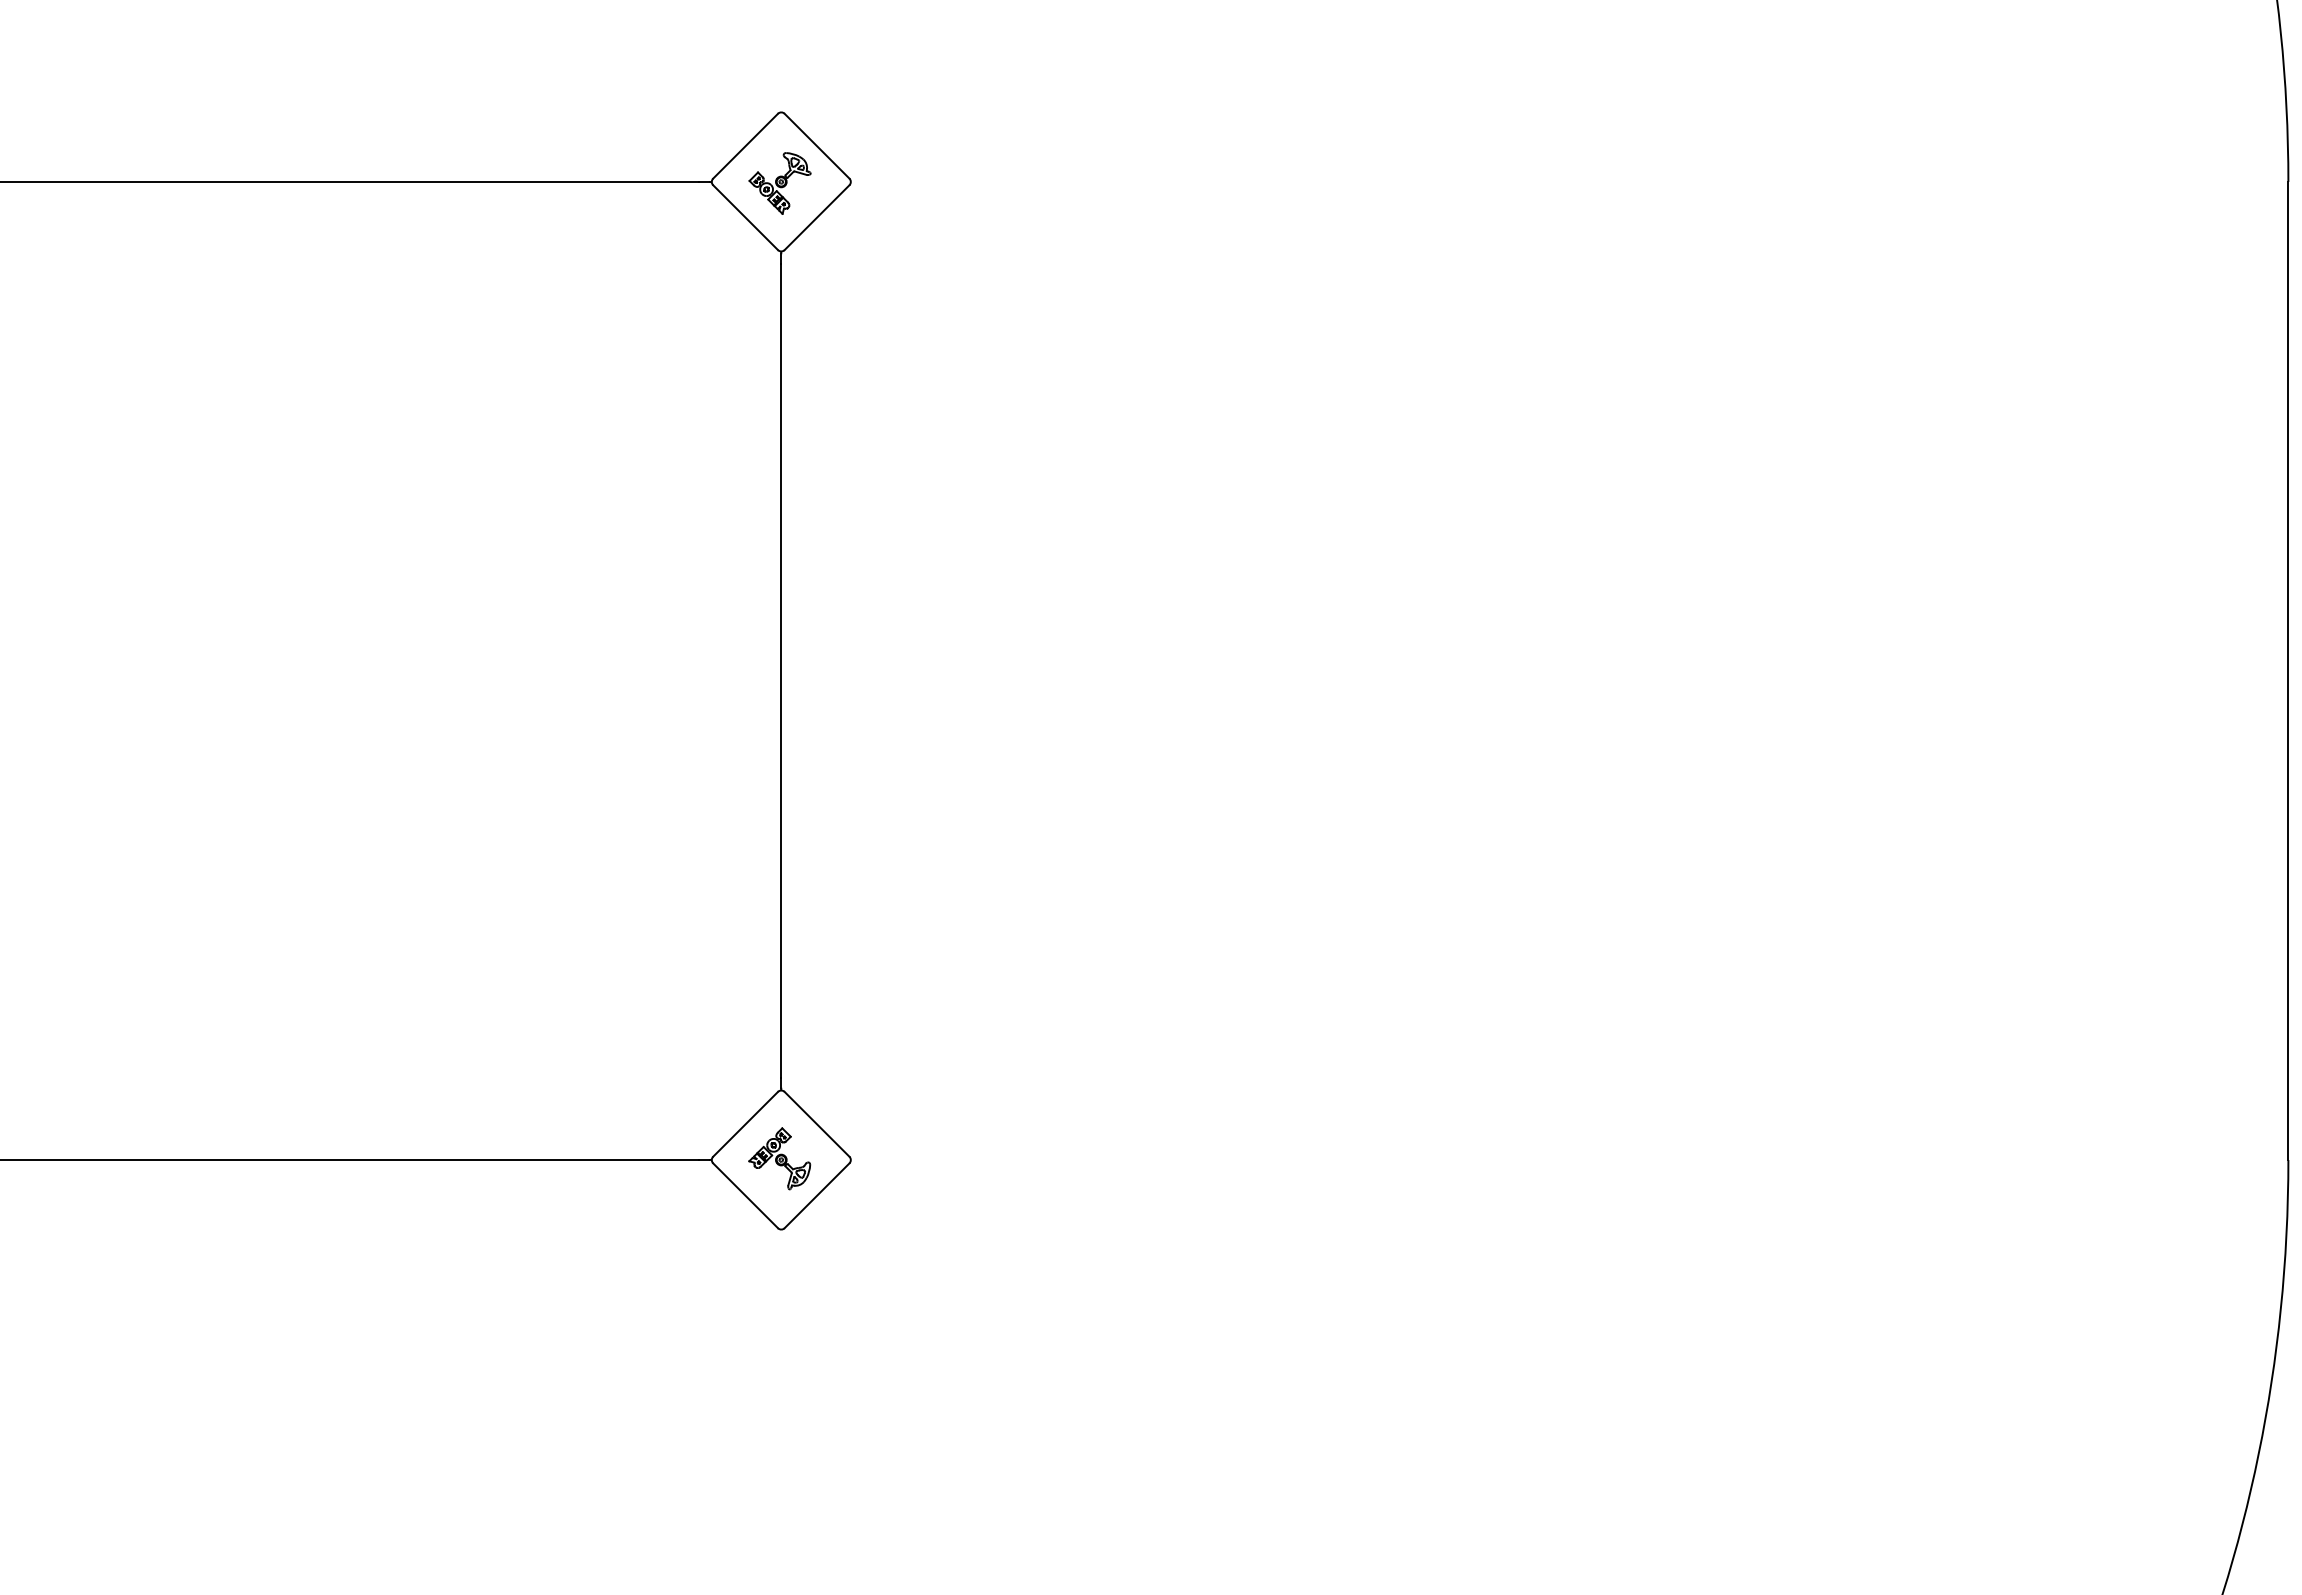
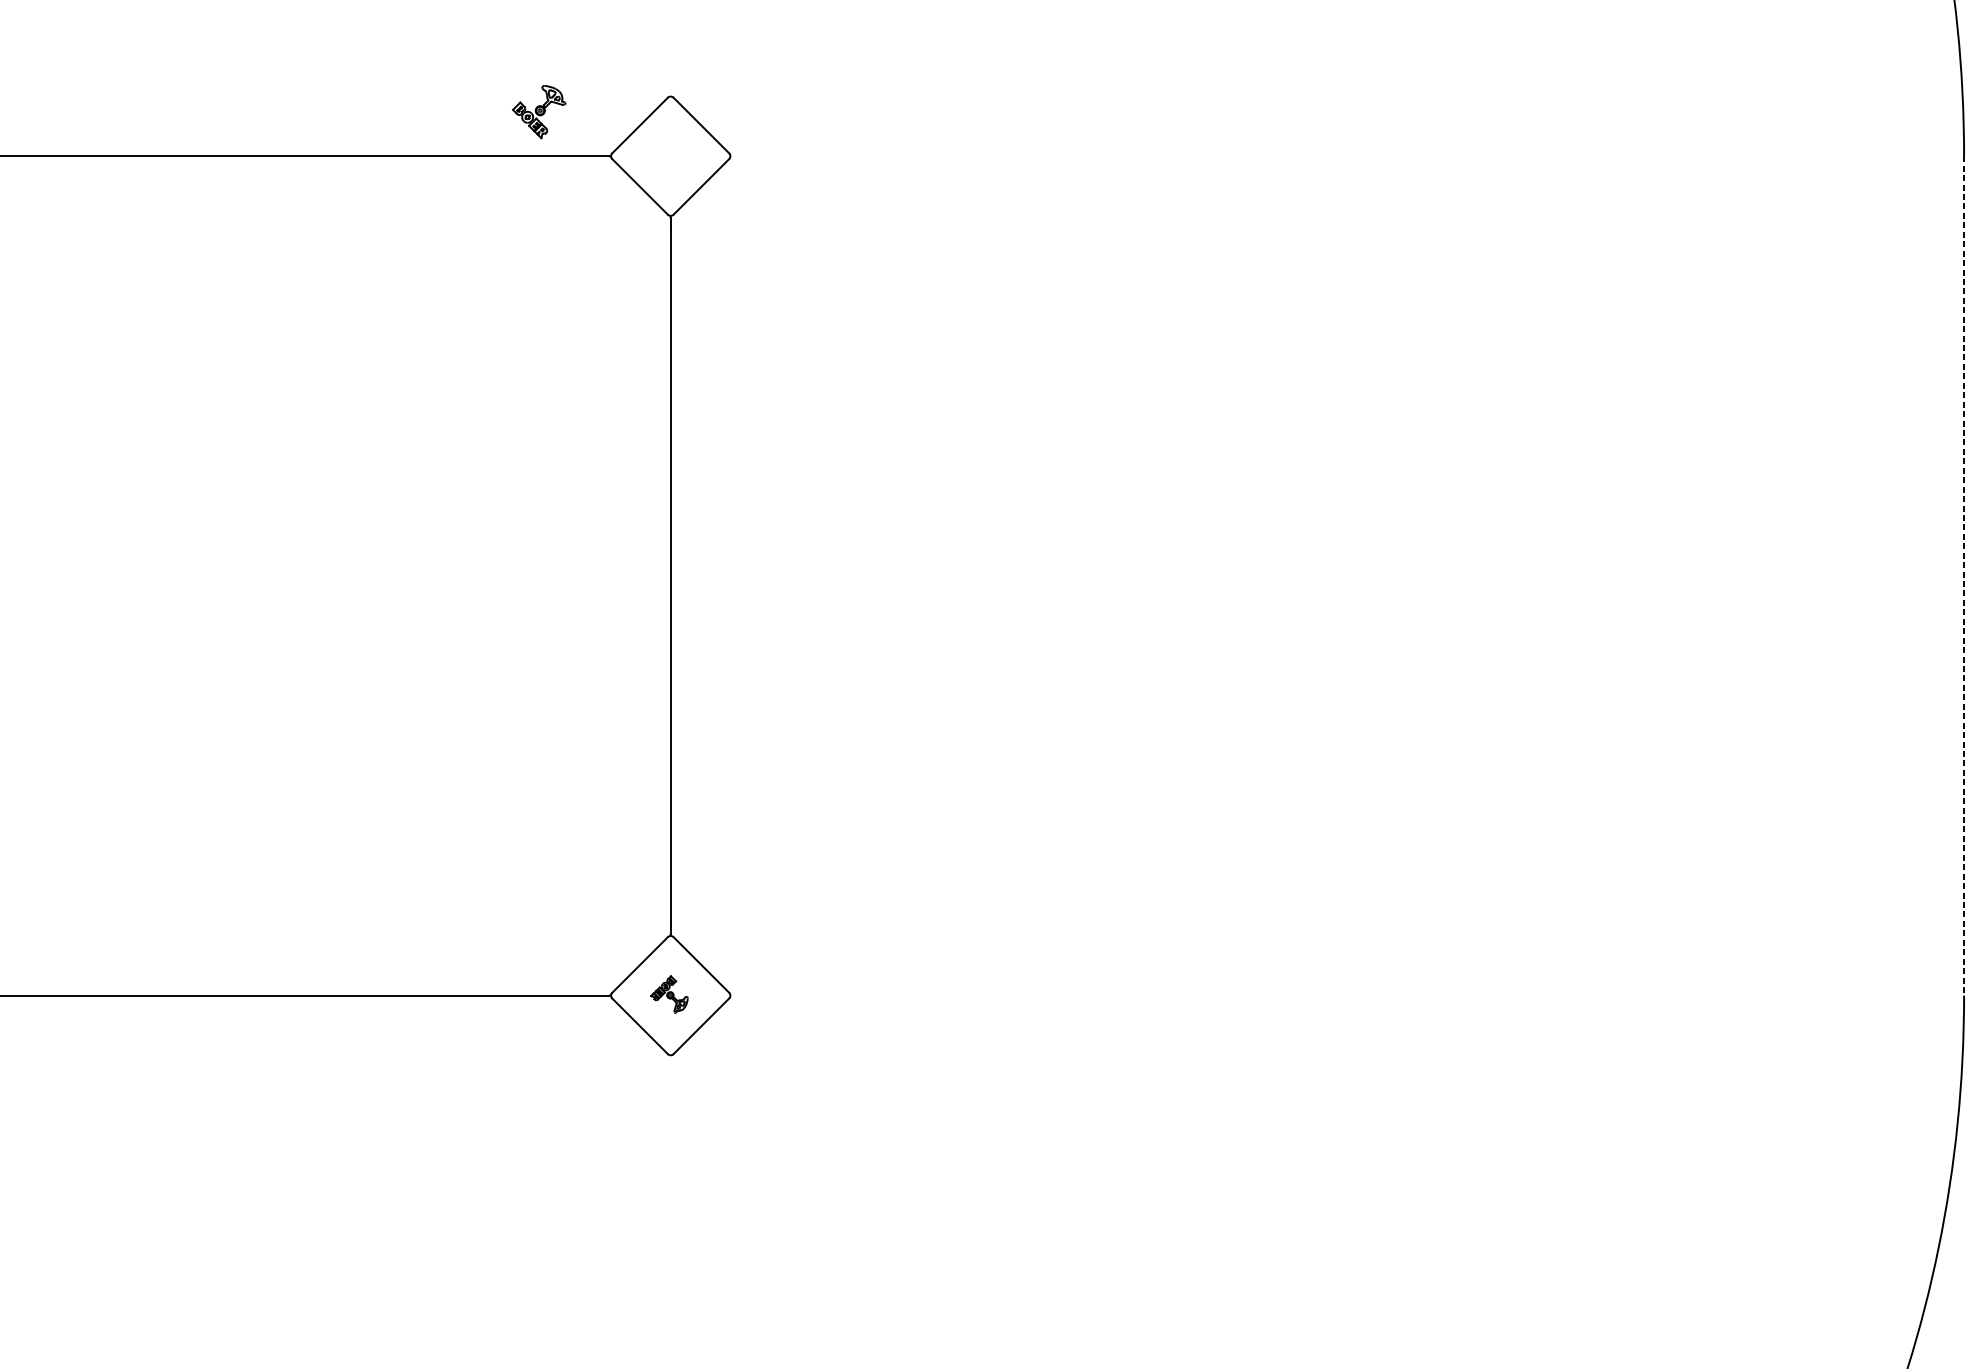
part: (779, 183) -> (538, 112), moved
line: (2288, 671) -> (1964, 576), solid -> dashed
part: (779, 1158) -> (669, 994), size x0.7

